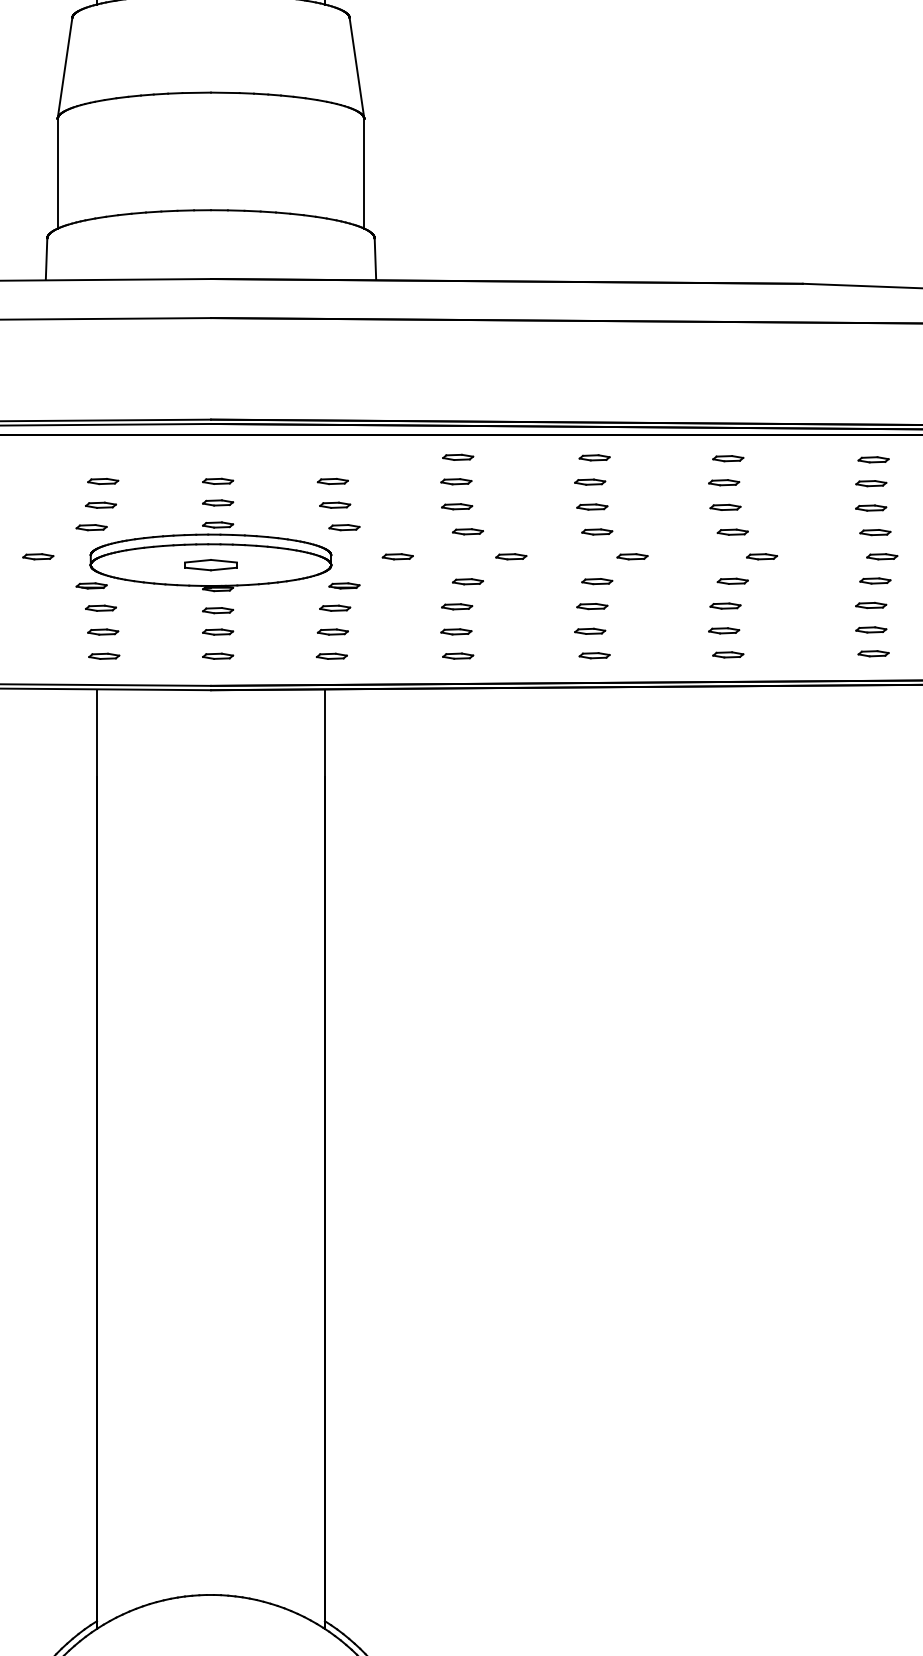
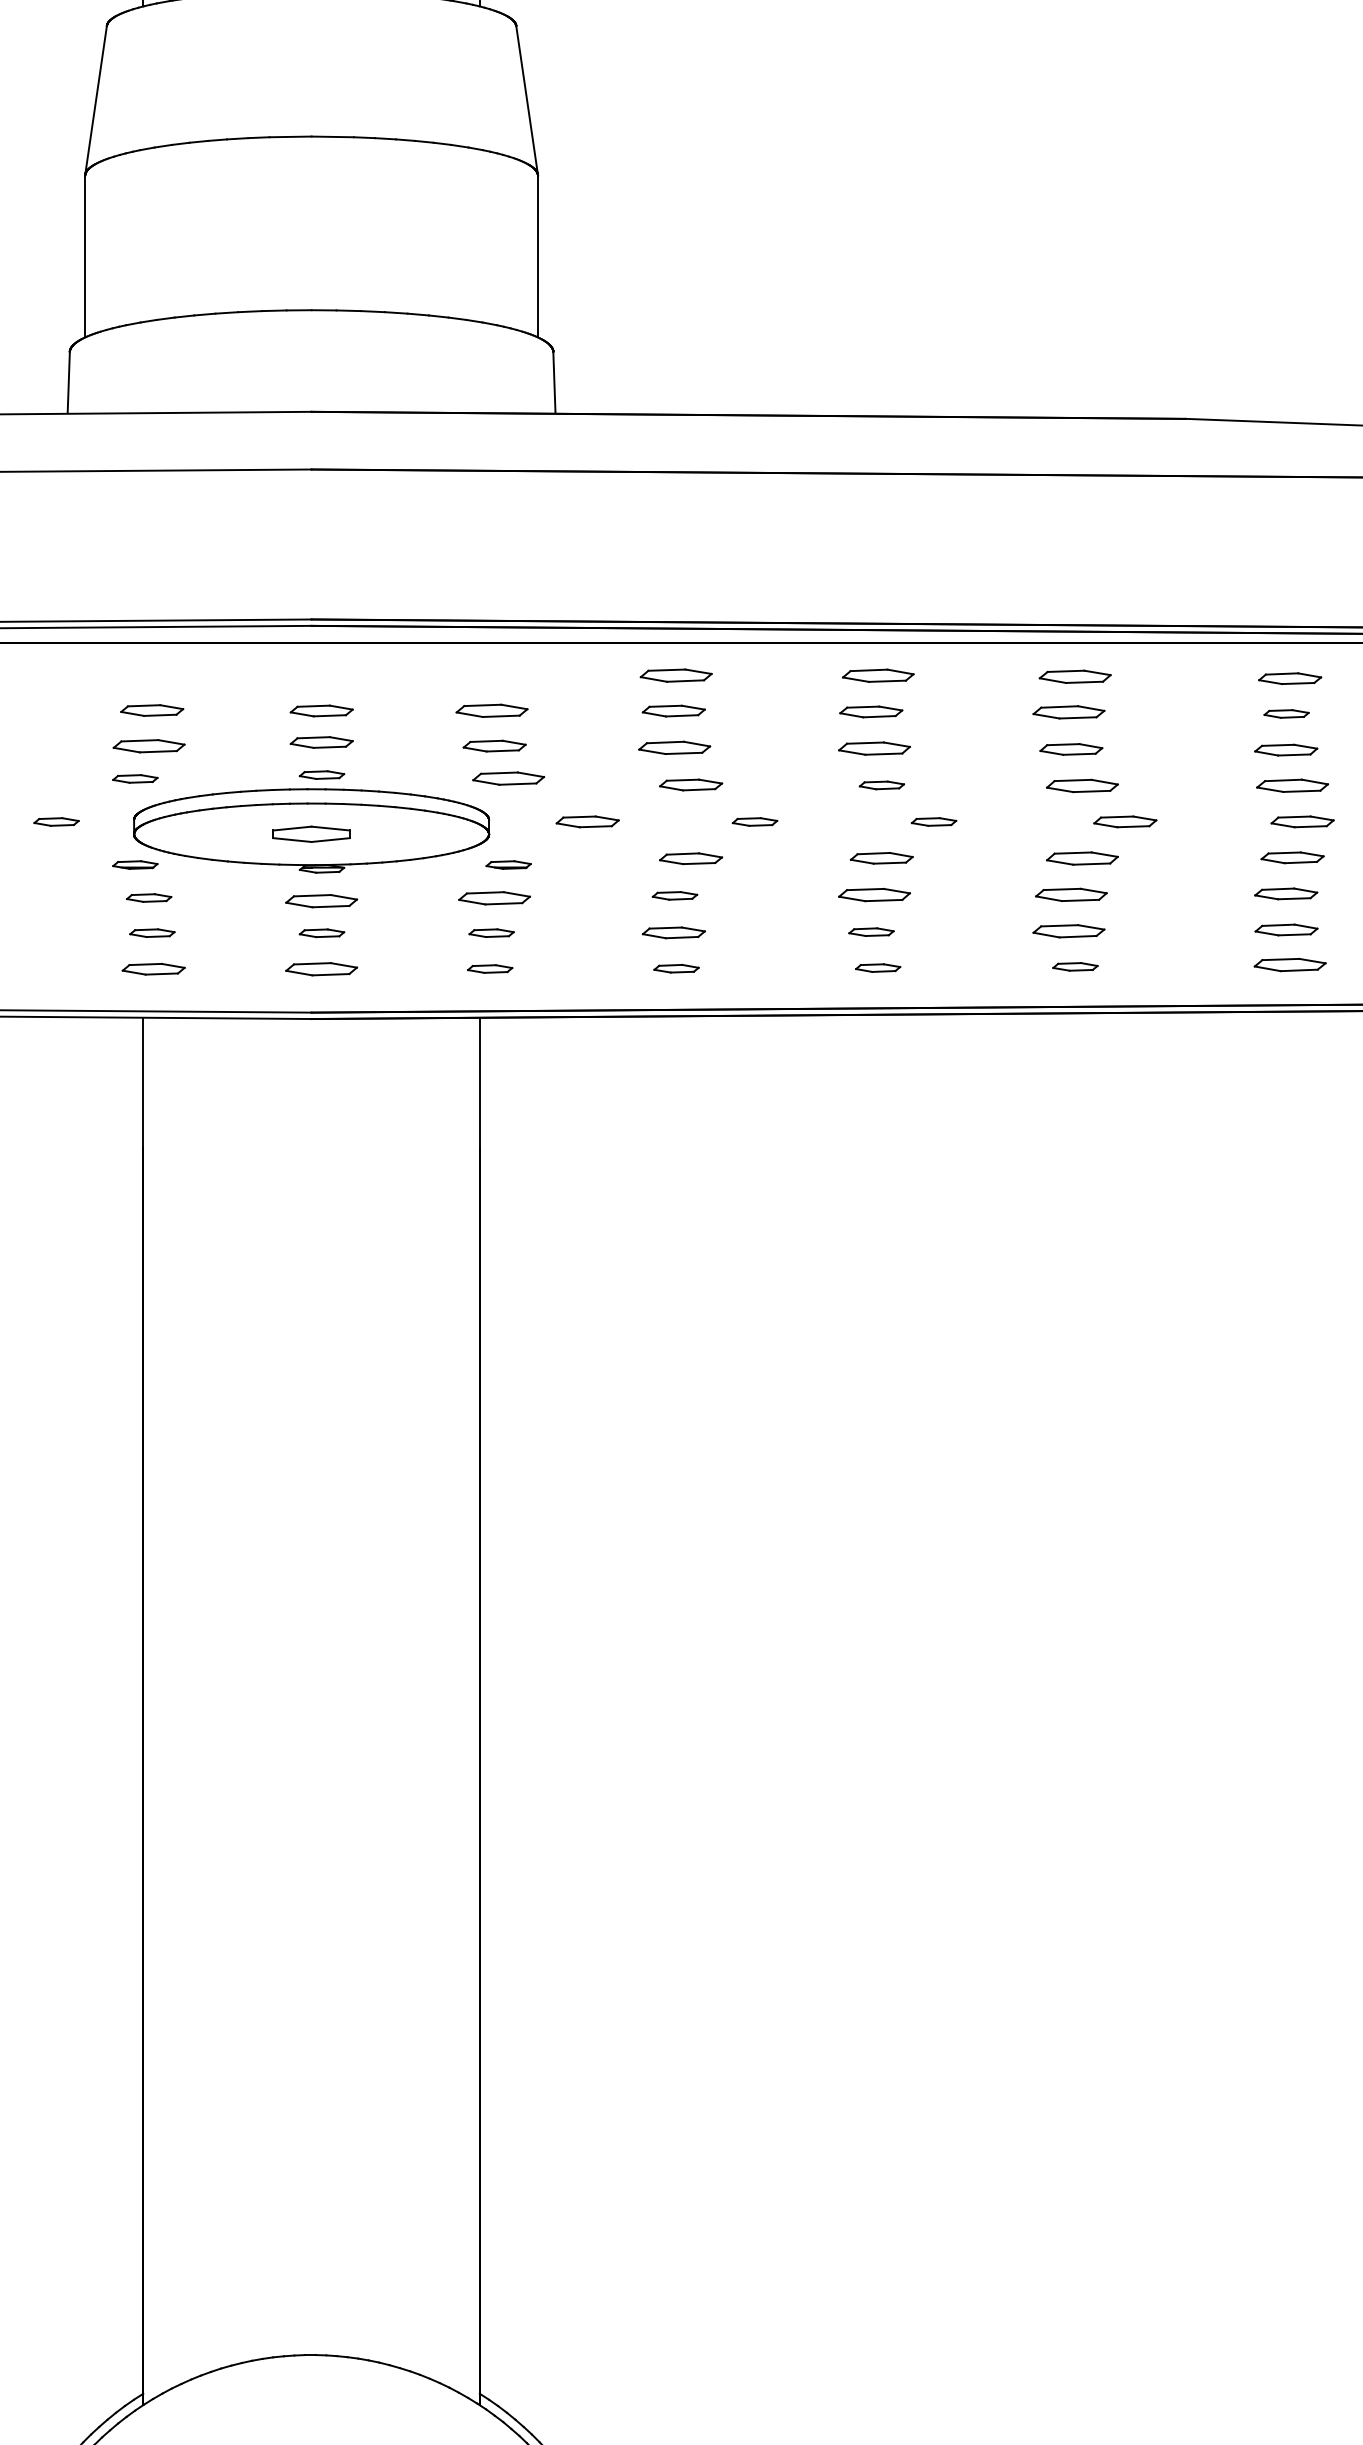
part: (458, 456) -> (677, 673), size x1.6
part: (594, 457) -> (877, 675), size x1.6
part: (728, 458) -> (1075, 676), size x1.6
part: (873, 459) -> (1289, 678), size x1.4
part: (218, 480) -> (322, 709), size x1.4
part: (103, 481) -> (152, 710), size x1.4
part: (332, 481) -> (491, 710), size x1.6
part: (456, 481) -> (674, 710), size x1.4
part: (590, 481) -> (871, 710), size x1.4
part: (724, 482) -> (1069, 712), size x1.6
part: (218, 502) -> (322, 741), size x1.4
part: (100, 504) -> (148, 744), size x1.6
part: (335, 504) -> (495, 744), size x1.4
part: (457, 506) -> (675, 747), size x1.6
part: (592, 506) -> (874, 747), size x1.6
part: (725, 506) -> (1071, 747), size x1.4
part: (871, 507) -> (1286, 749), size x1.4
part: (344, 527) -> (508, 778), size x1.6
part: (467, 531) -> (690, 784), size x1.4
part: (732, 531) -> (1081, 784), size x1.6
part: (875, 532) -> (1292, 786), size x1.6
part: (397, 556) -> (586, 821), size x1.4
part: (761, 556) -> (1124, 821), size x1.4
part: (882, 556) -> (1303, 821), size x1.4
part: (732, 580) -> (1081, 857), size x1.6
part: (875, 580) -> (1292, 857), size x1.4
part: (467, 581) -> (690, 858), size x1.4
part: (597, 581) -> (882, 858), size x1.4
part: (725, 605) -> (1071, 893), size x1.6
part: (871, 605) -> (1286, 893), size x1.4
part: (592, 606) -> (874, 895), size x1.6
part: (335, 607) -> (495, 896), size x1.6
part: (218, 610) -> (322, 901), size x1.6
part: (871, 629) -> (1286, 929), size x1.4
part: (724, 630) -> (1069, 930), size x1.6
part: (456, 631) -> (674, 932), size x1.4
part: (873, 653) -> (1289, 964), size x1.6
part: (104, 655) -> (154, 967), size x1.4
part: (218, 655) -> (322, 967), size x1.6

